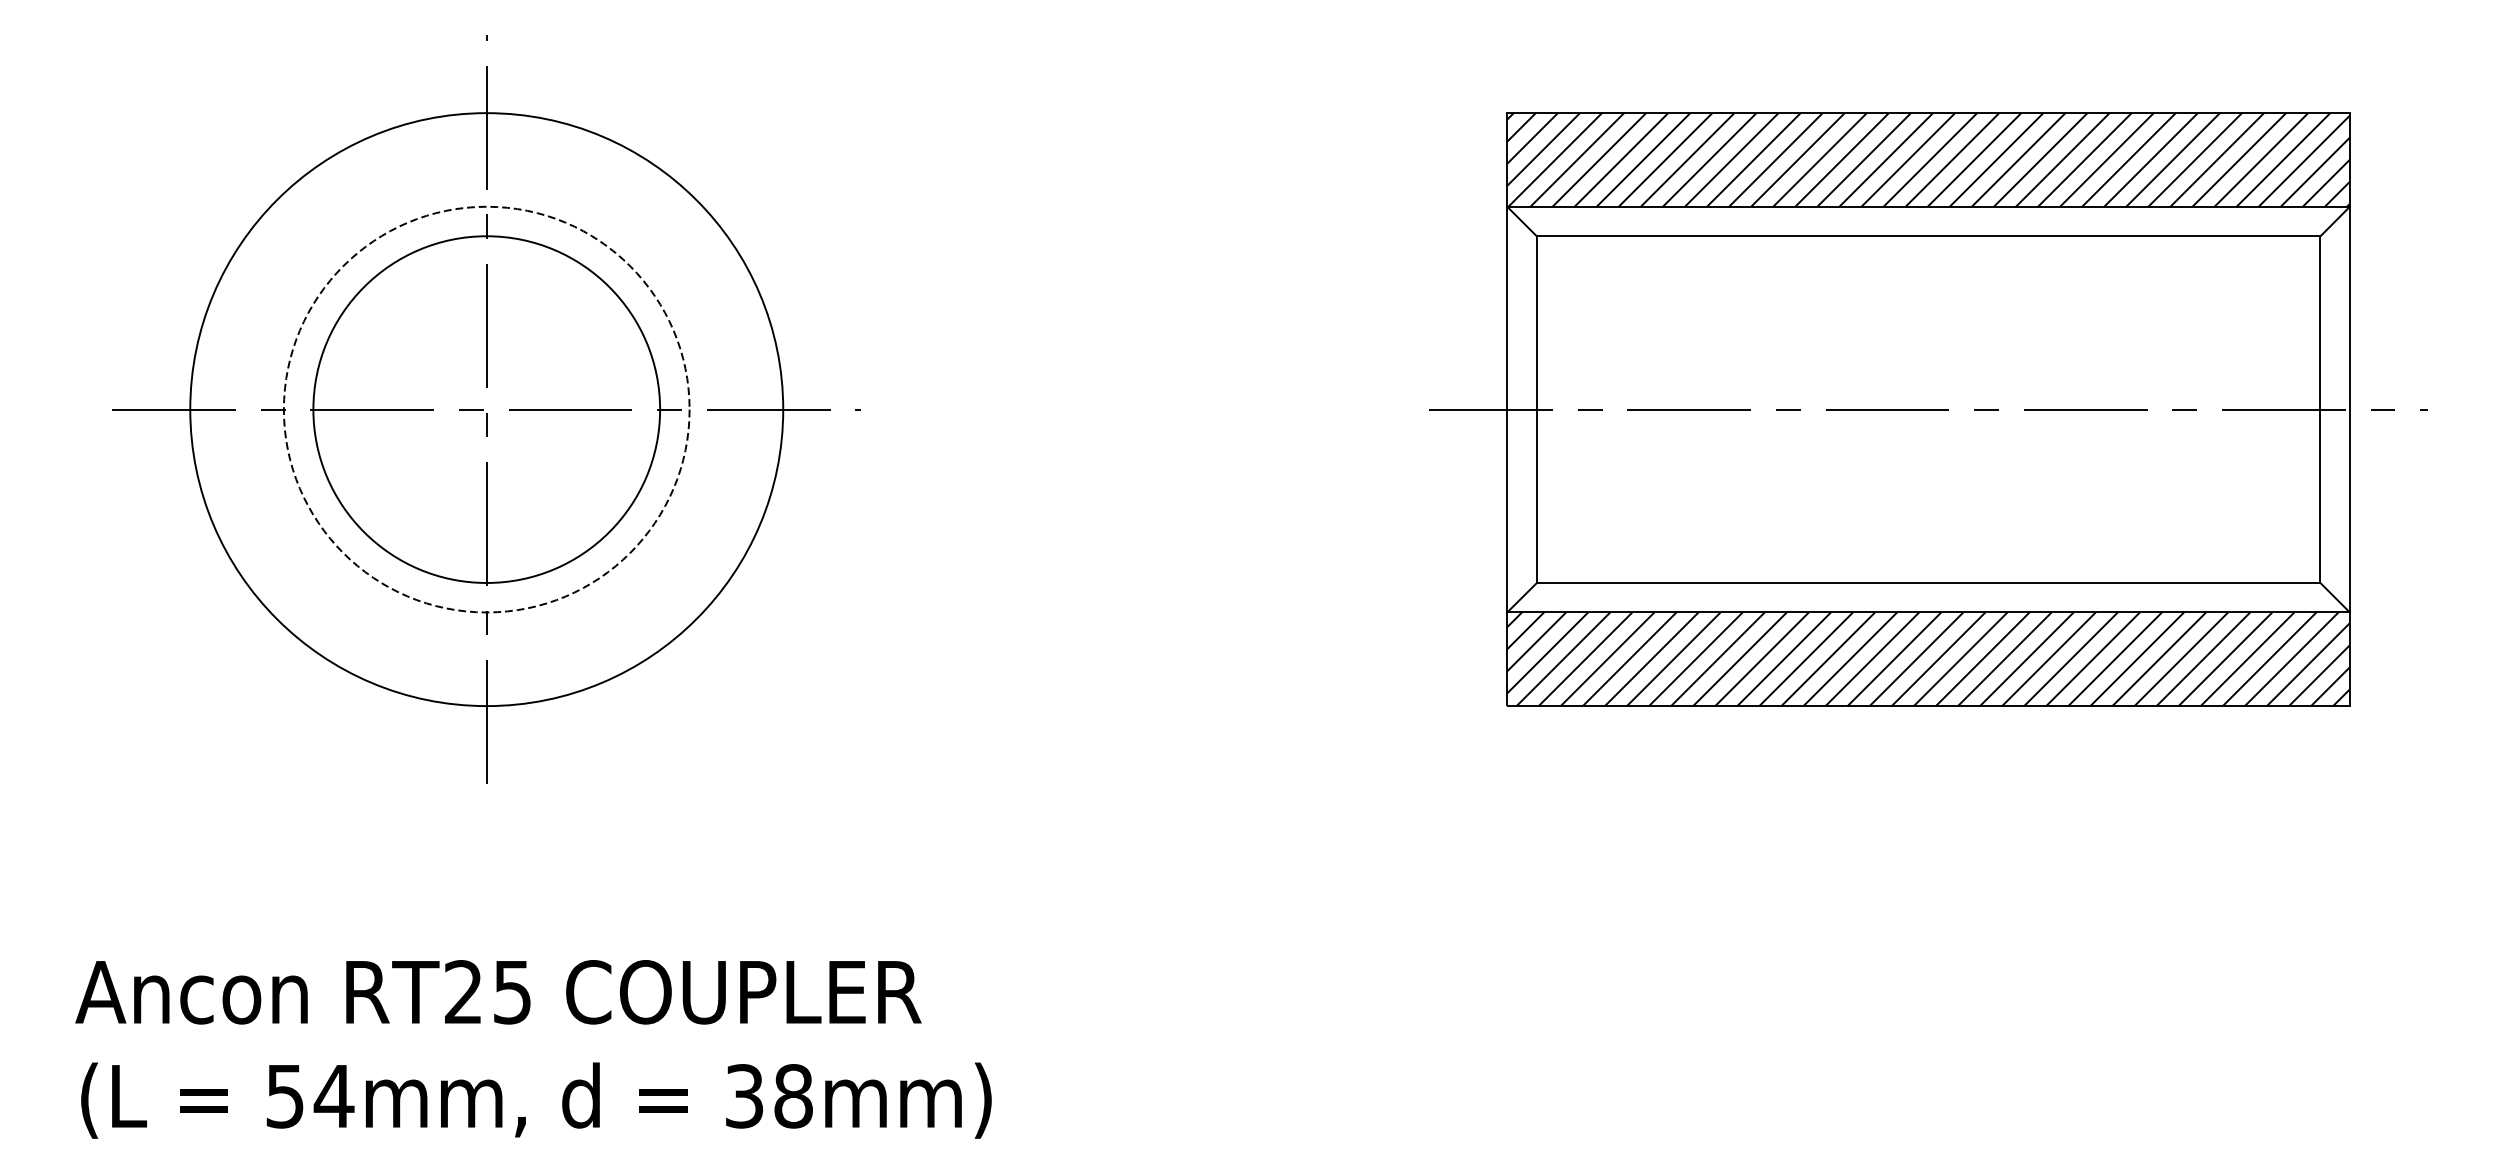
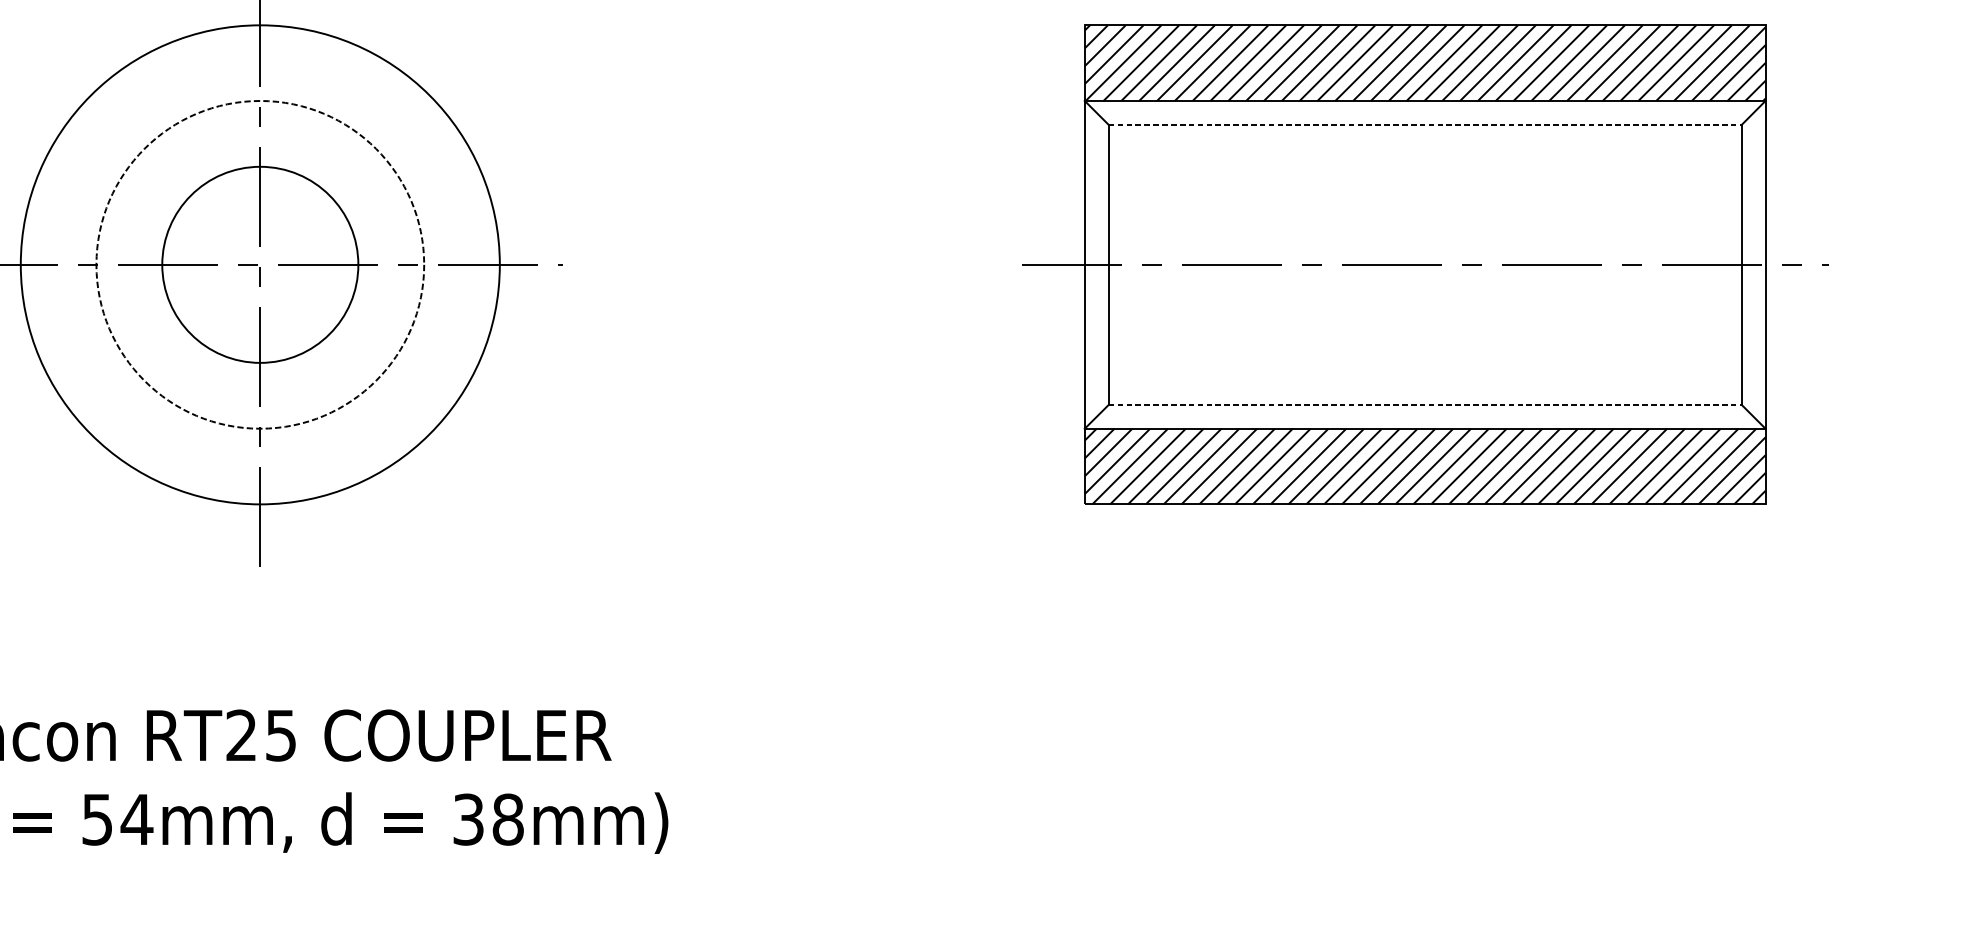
line: (1928, 236) -> (1425, 124), solid -> dashed
circle: (486, 409) -> (260, 264), size x0.7
line: (1928, 582) -> (1425, 404), solid -> dashed

